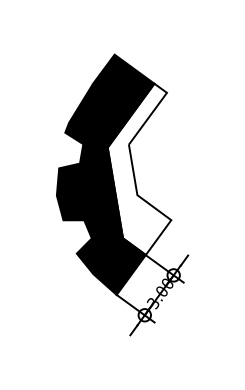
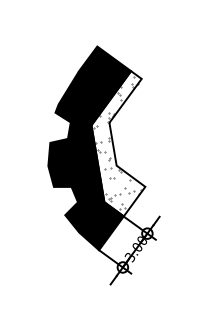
hatch: (138, 168) -> (117, 143), added

